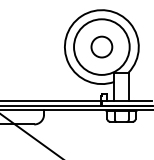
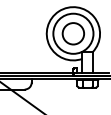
circle: (101, 46) -> (73, 33), size x1.43

